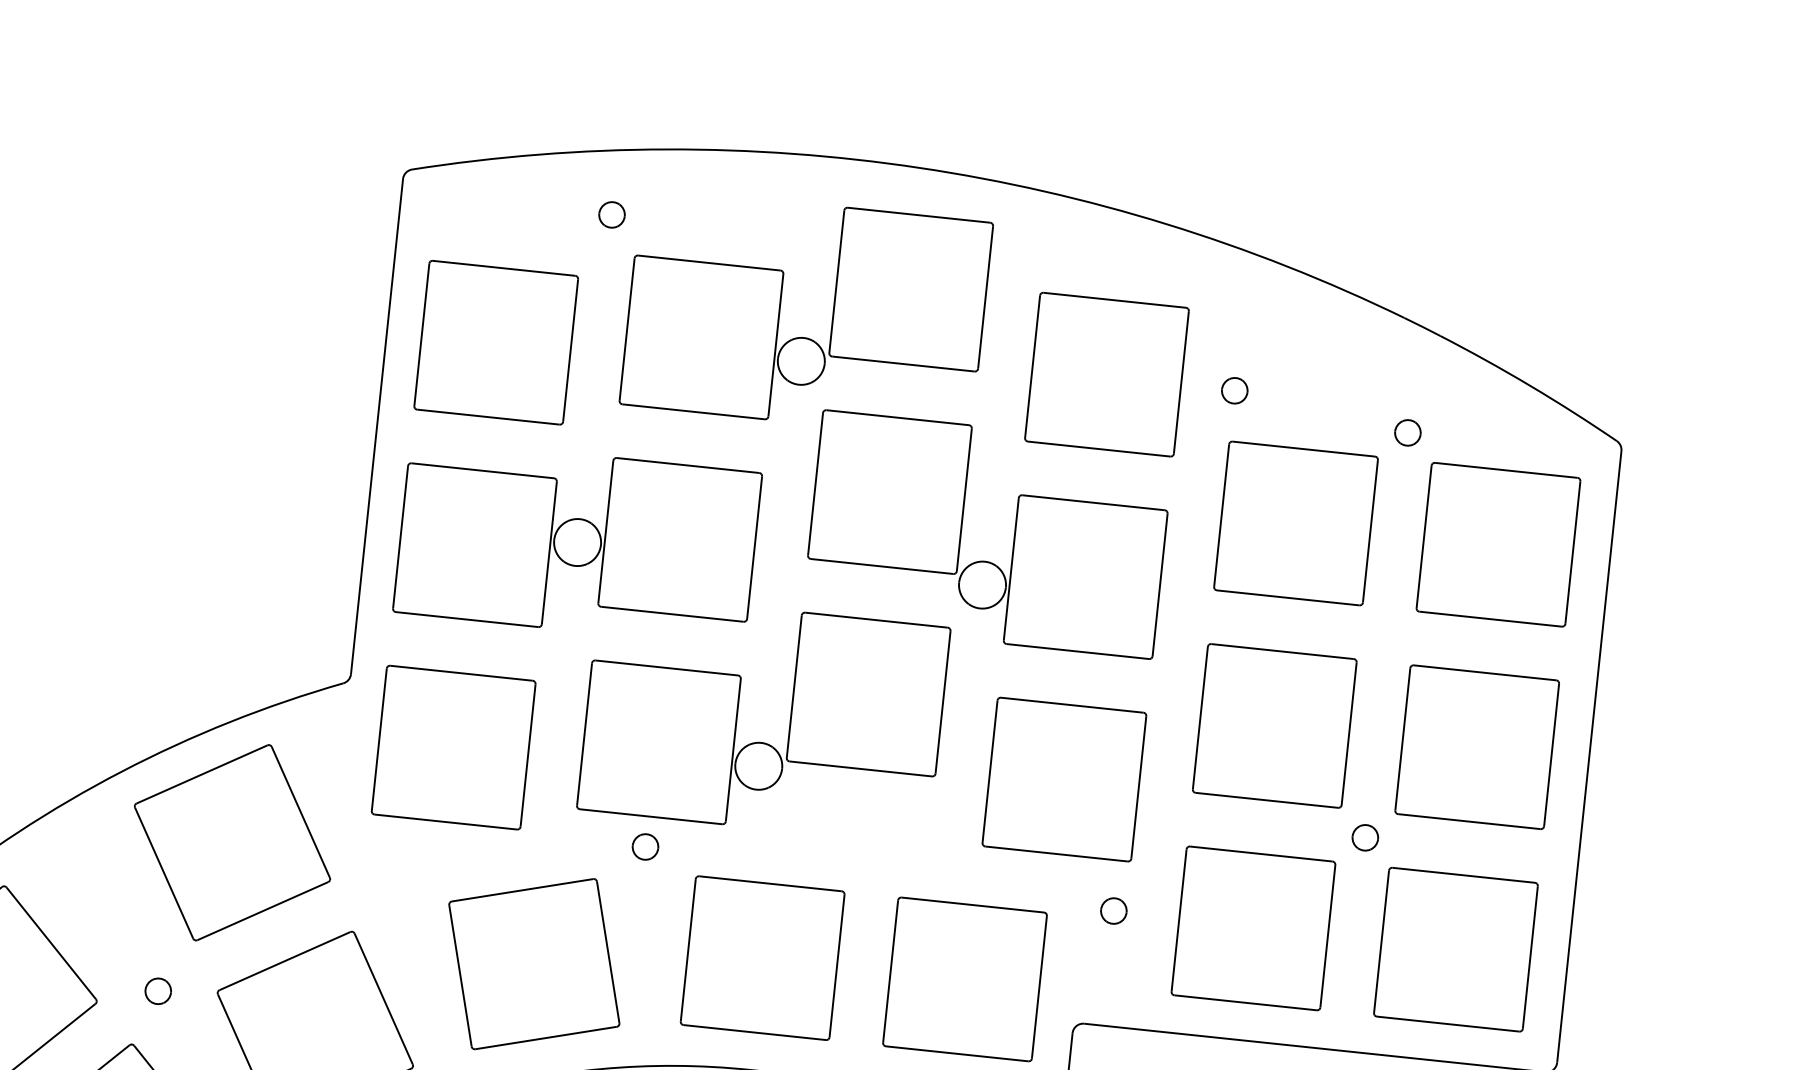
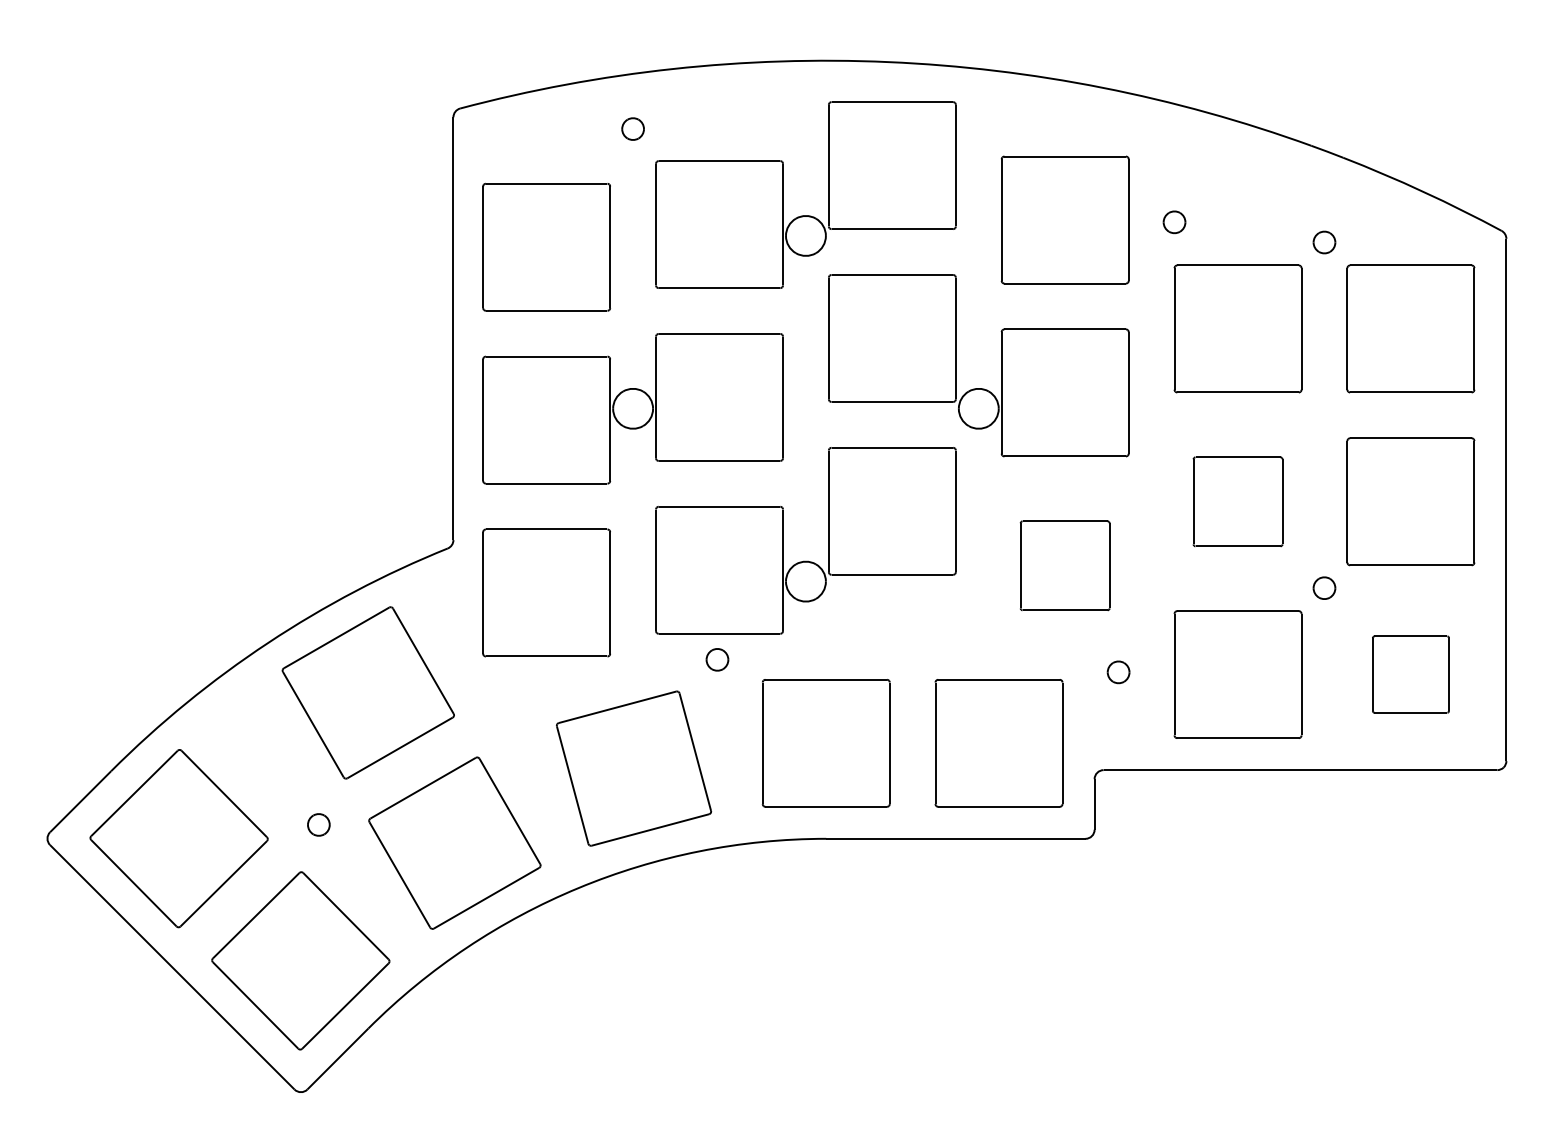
part: (1274, 725) -> (1237, 501), size x0.7
part: (1063, 779) -> (1064, 565), size x0.7
part: (1455, 949) -> (1410, 674), size x0.6

